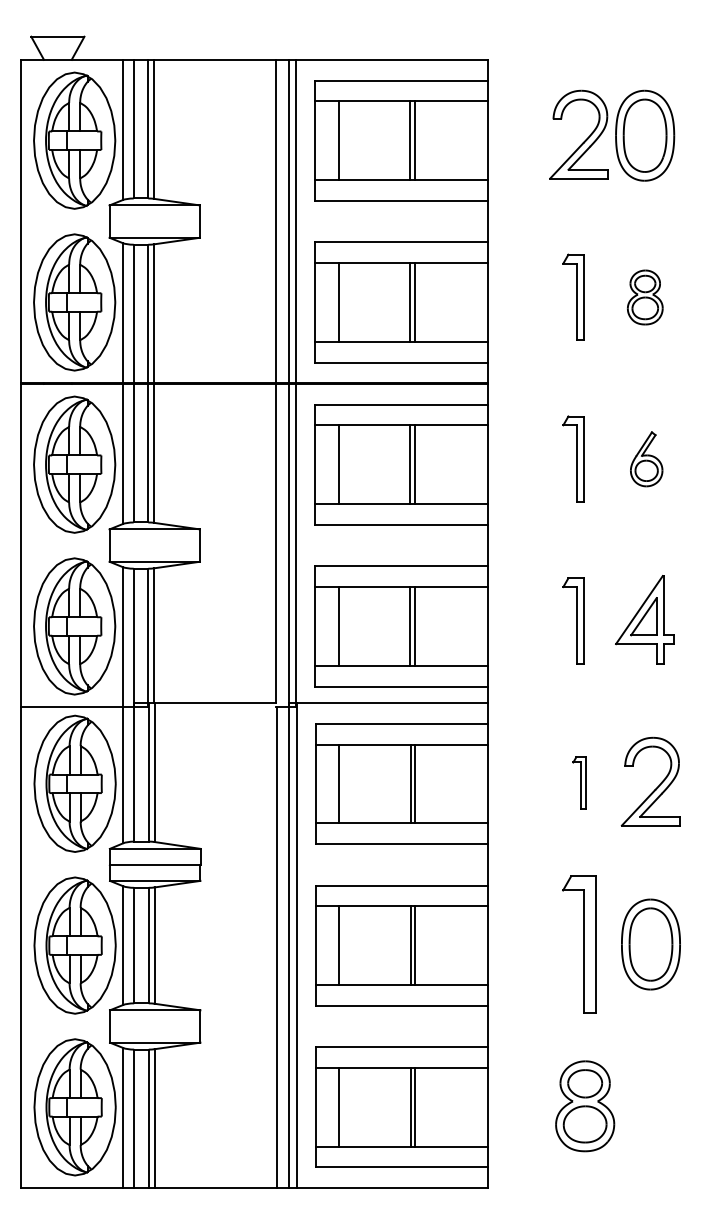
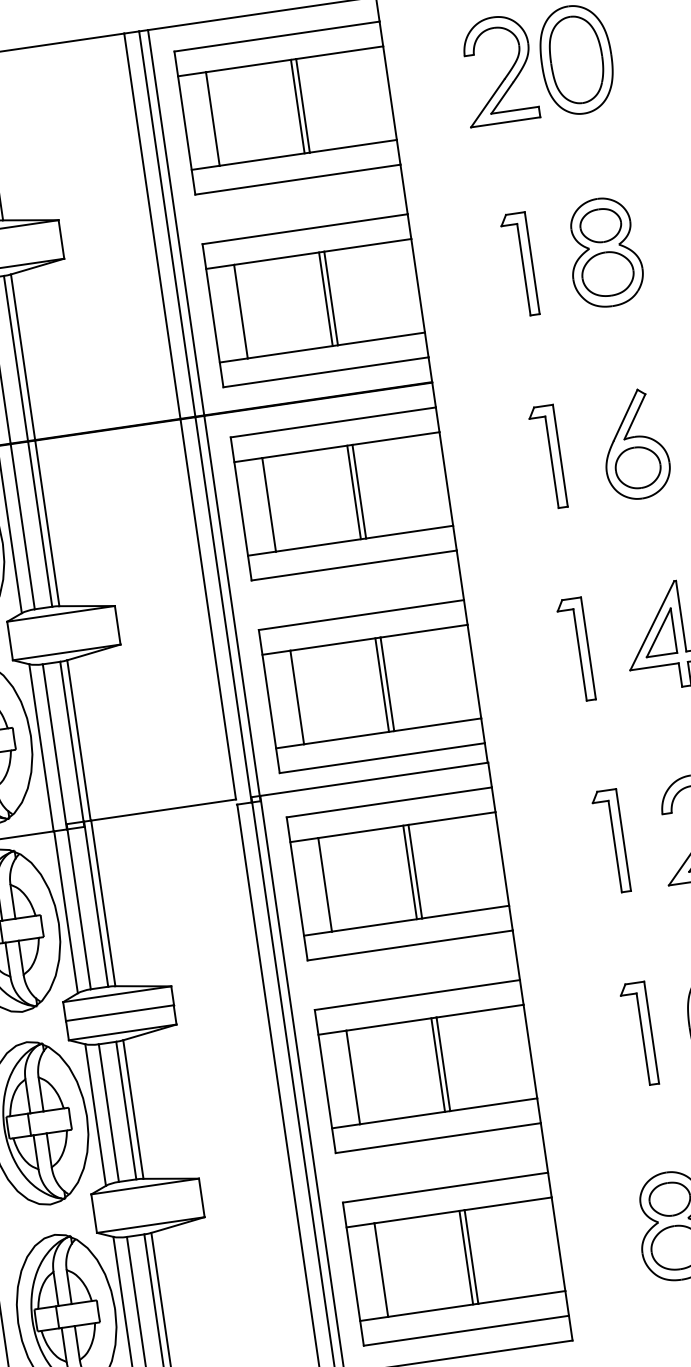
part: (645, 297) -> (605, 252), size x1.67
part: (646, 459) -> (634, 445), size x1.67
part: (579, 782) -> (610, 841), size x1.67
part: (579, 943) -> (638, 1033), size x0.62

